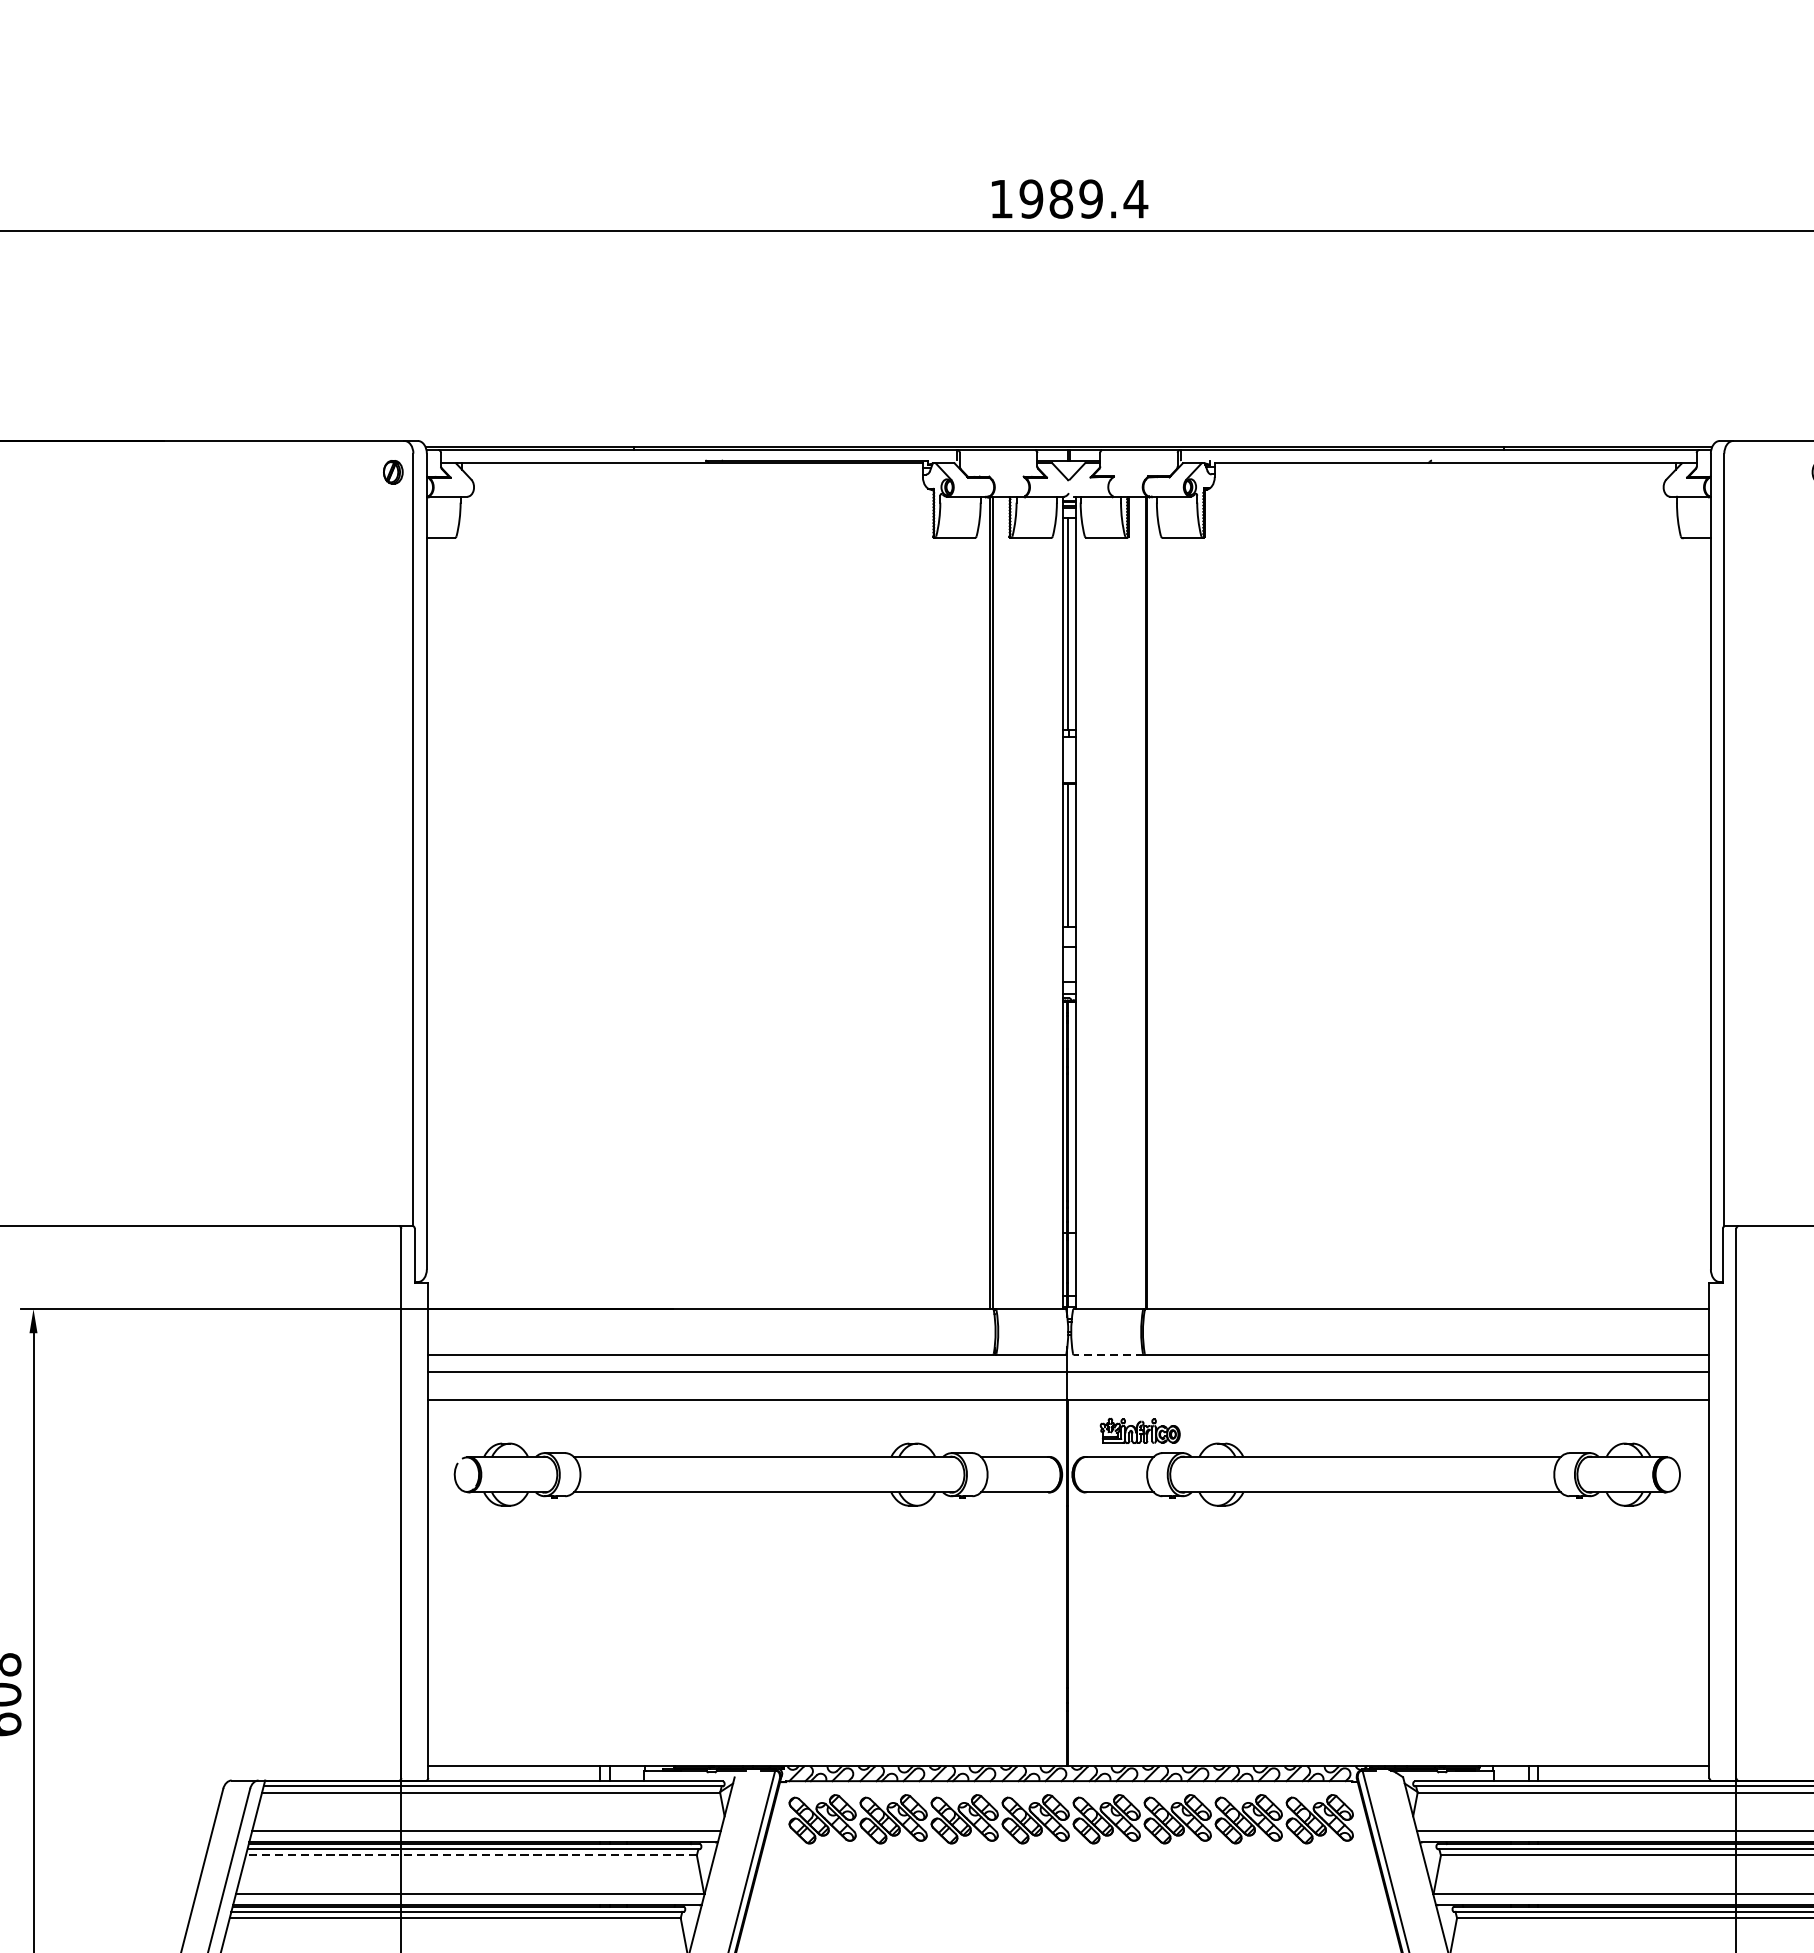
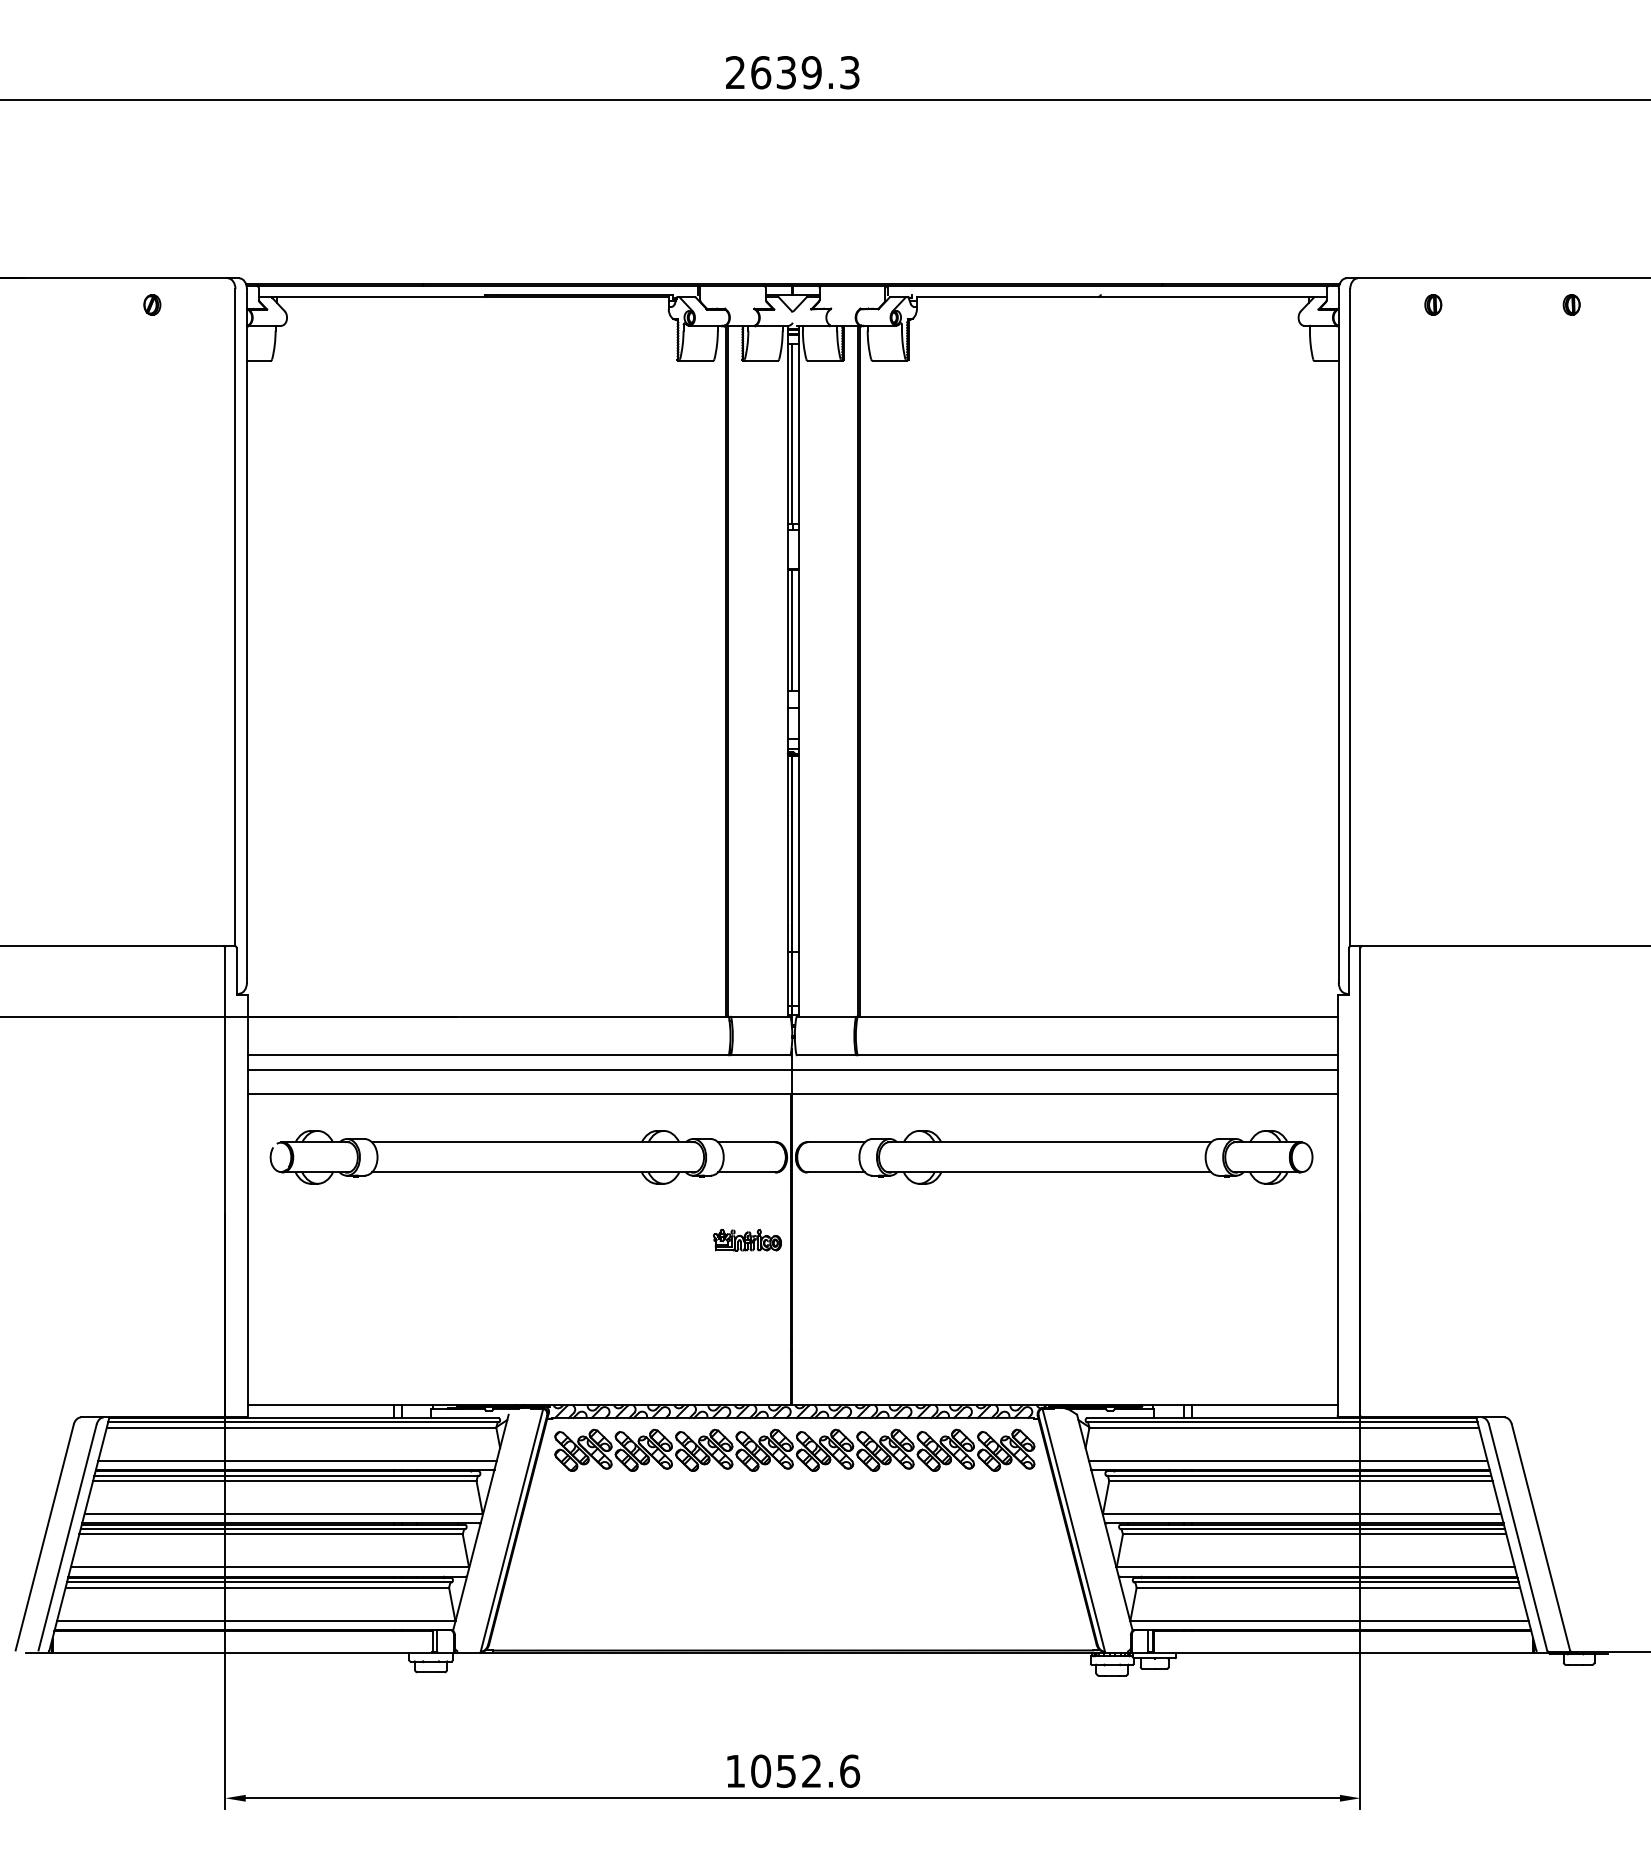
text: (1069, 198) -> (793, 72), 1989.4 -> 2639.3
part: (393, 471) -> (152, 304), moved
line: (1108, 1354) -> (826, 1055), dashed -> solid
part: (1140, 1431) -> (747, 1240), moved
line: (471, 1855) -> (284, 1481), dashed -> solid

